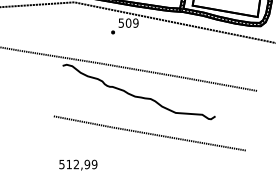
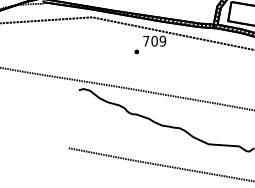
text: (120, 22) -> (145, 40), 509 -> 709

